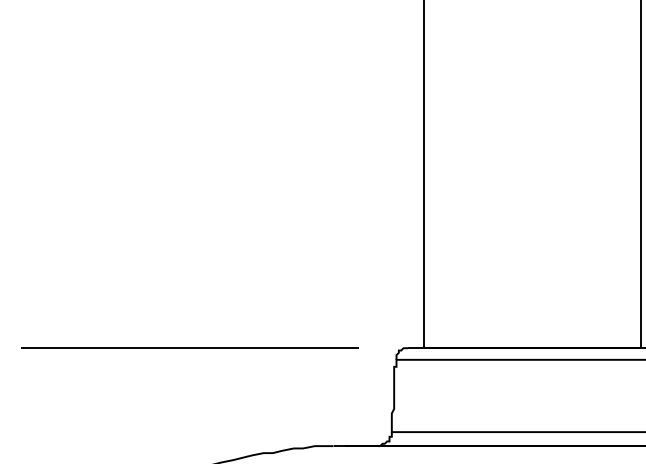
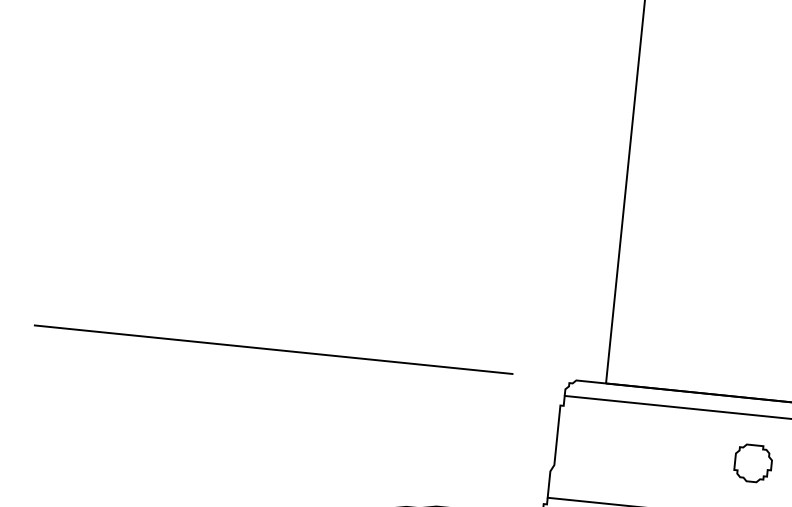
part: (532, 393) -> (752, 463), added

